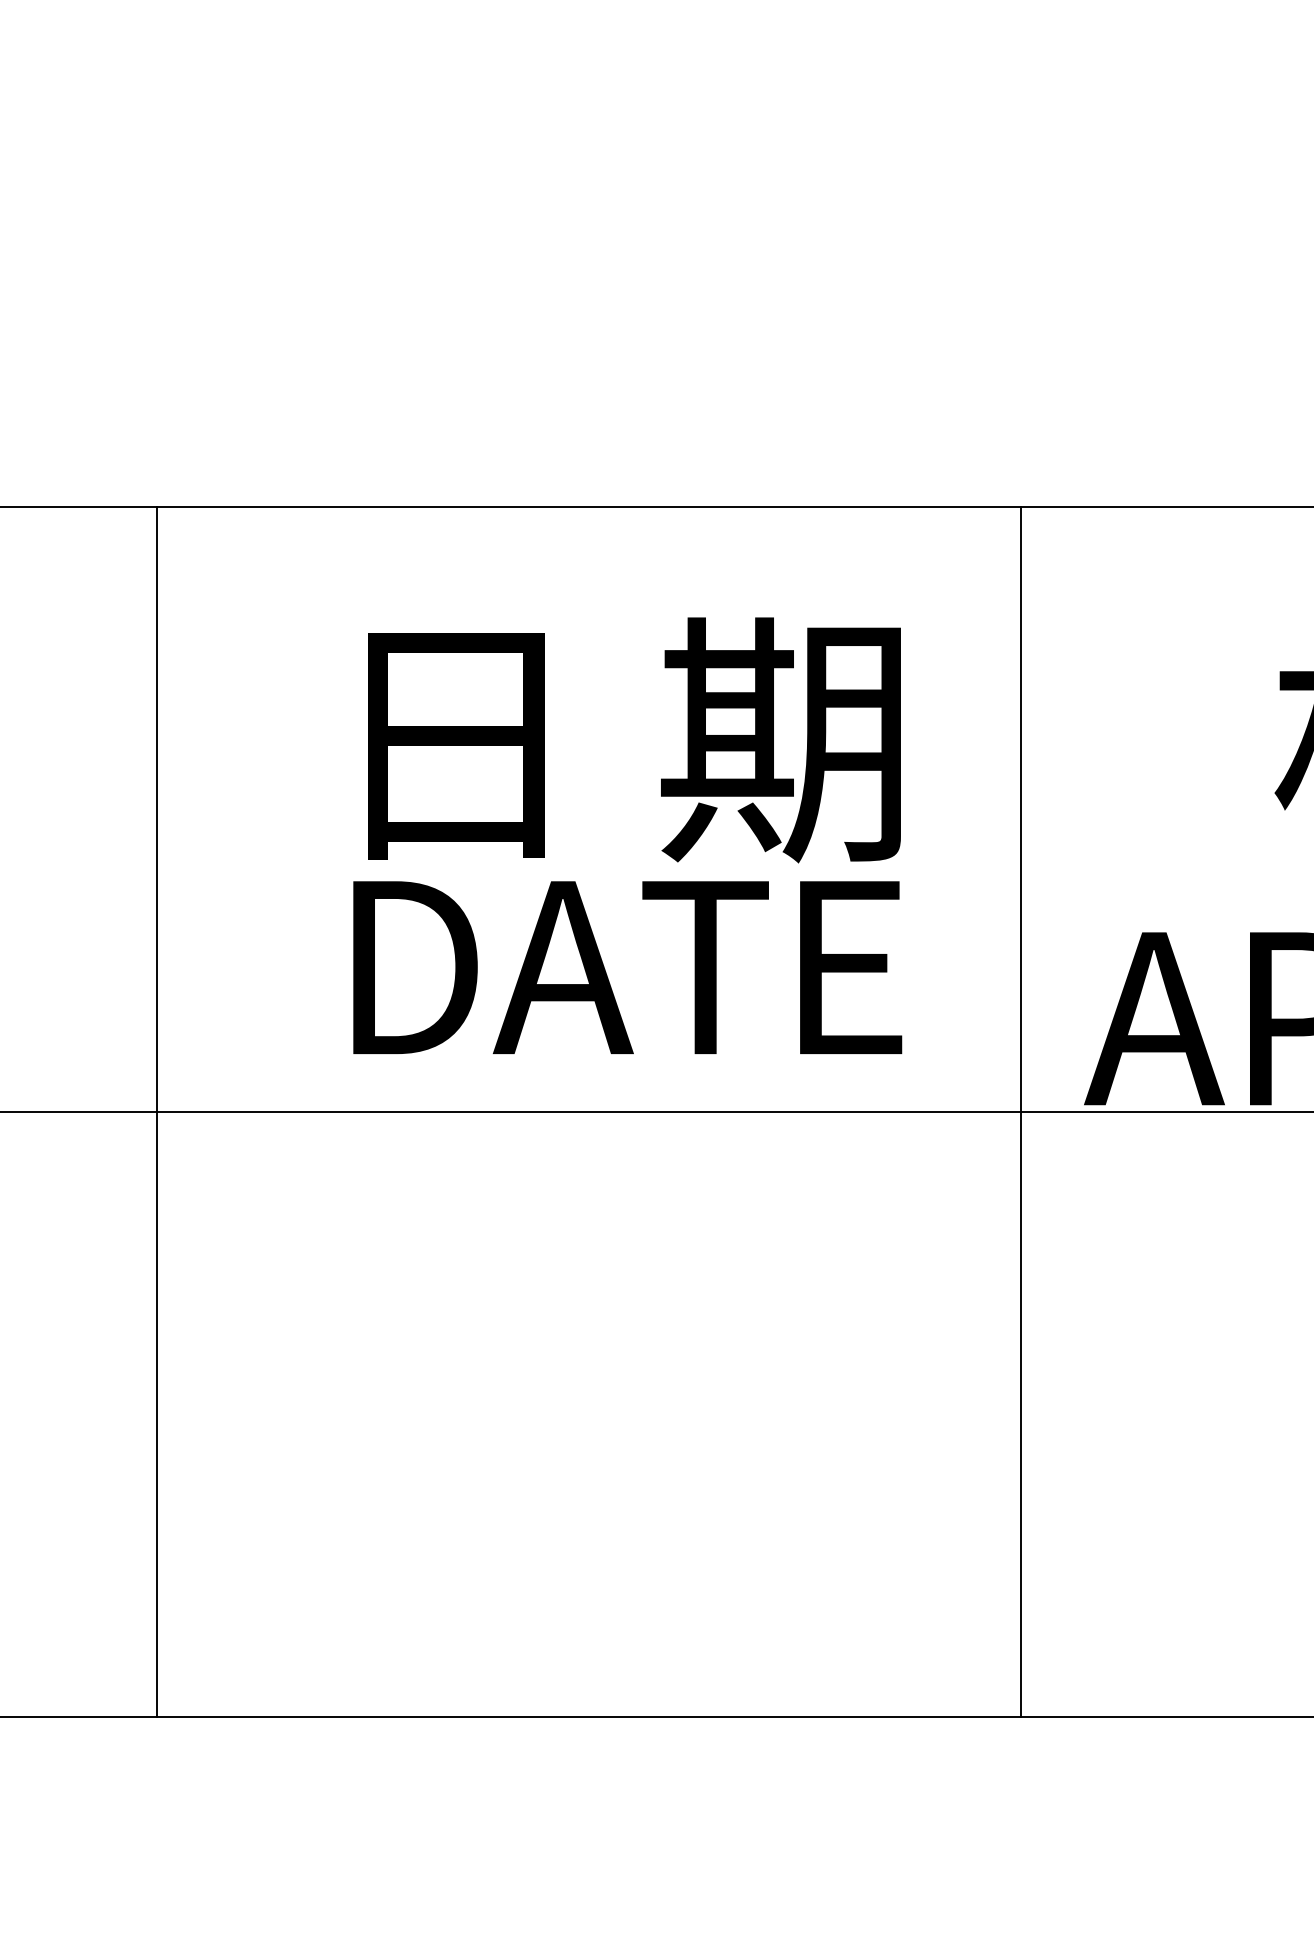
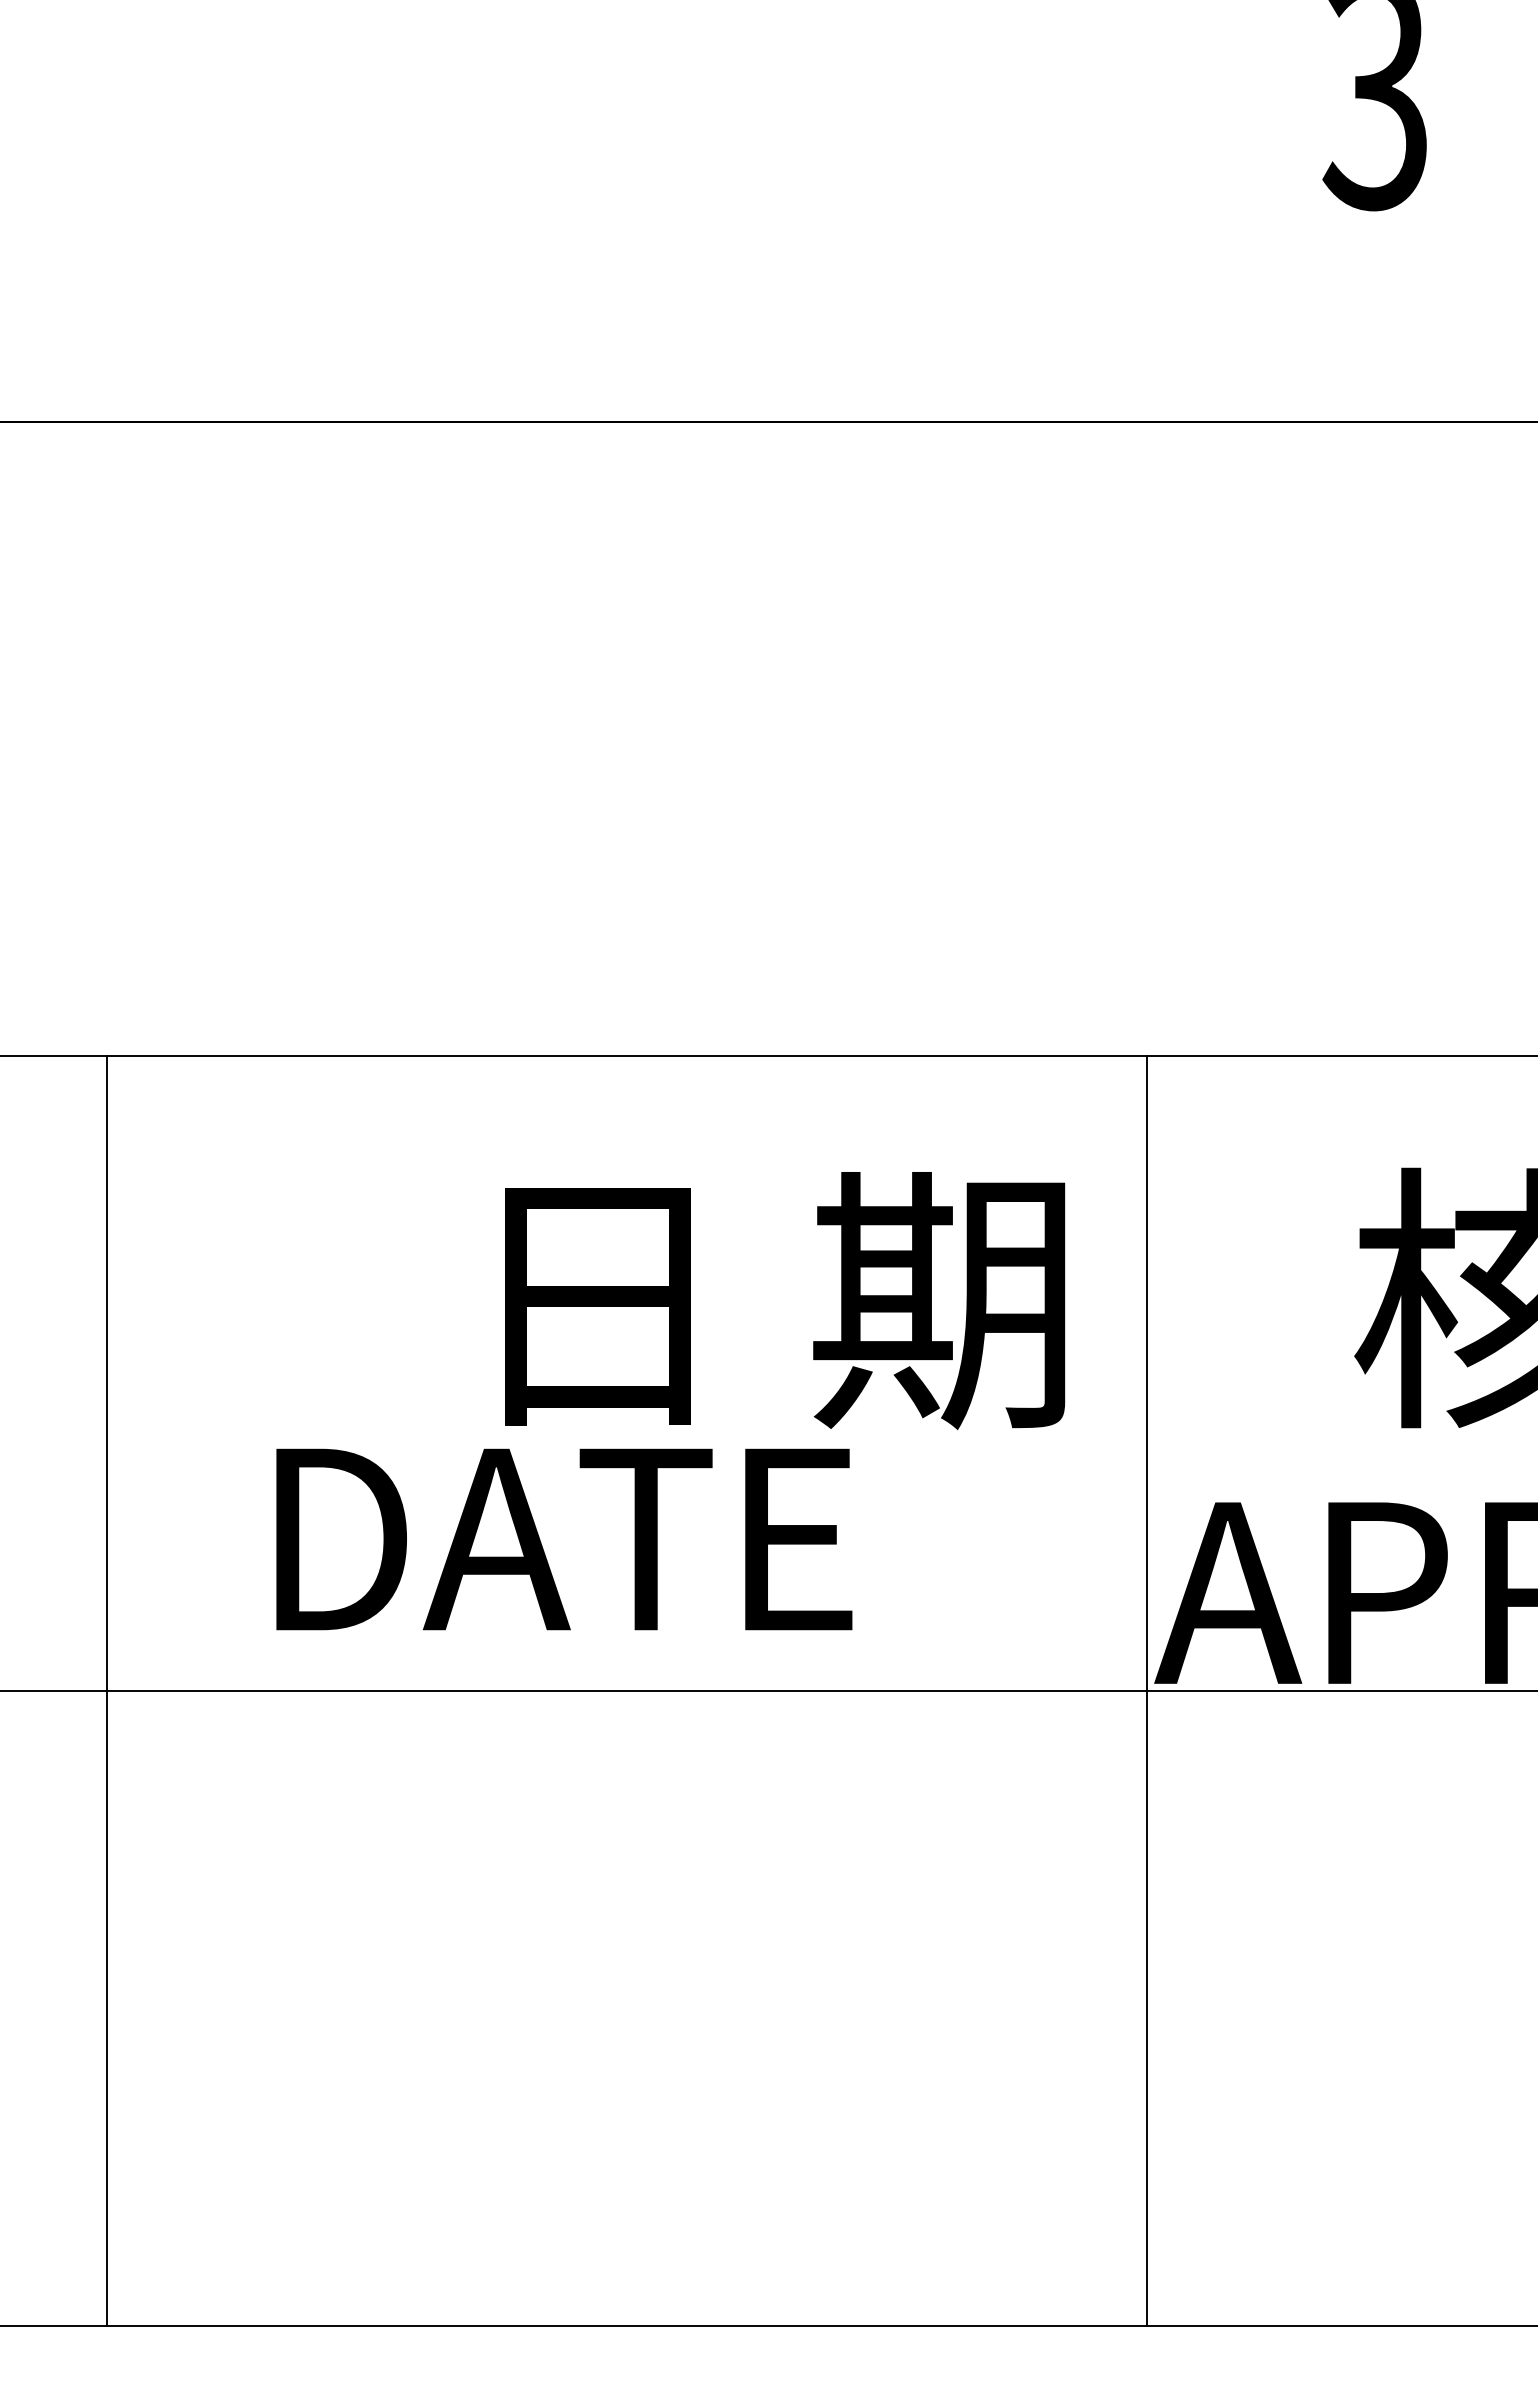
text: (634, 740) -> (785, 1301), moved
text: (627, 967) -> (564, 1539), moved
line: (157, 1111) -> (107, 1690), moved
line: (1020, 1111) -> (1146, 1690), moved

